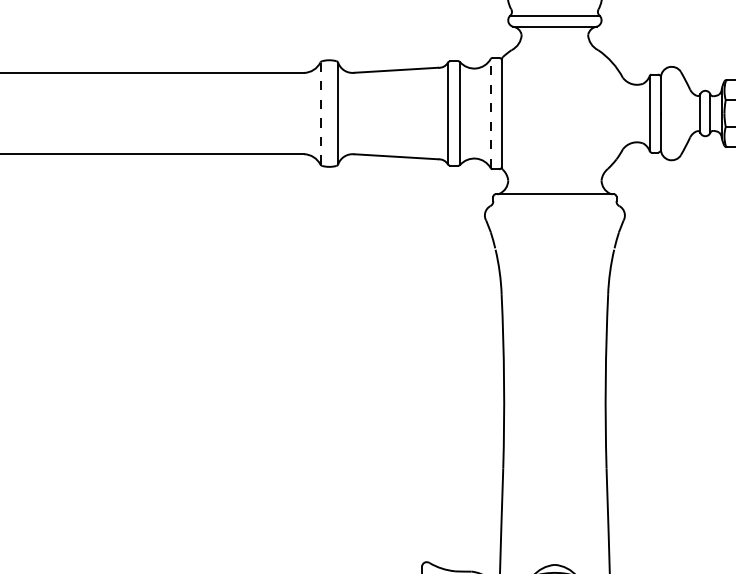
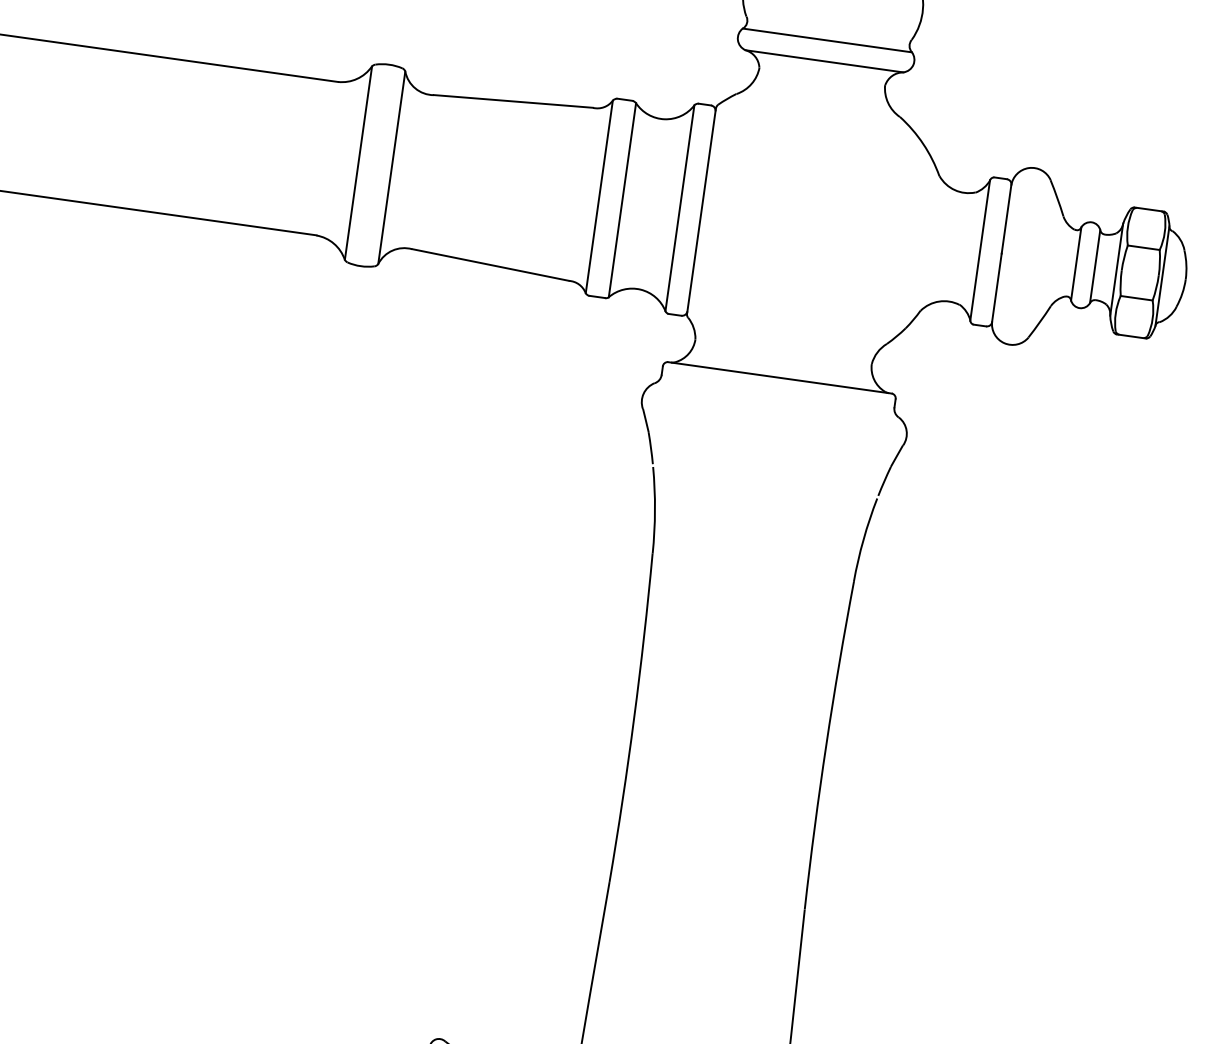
line: (320, 113) -> (358, 162), dashed -> solid
line: (490, 113) -> (679, 208), dashed -> solid

